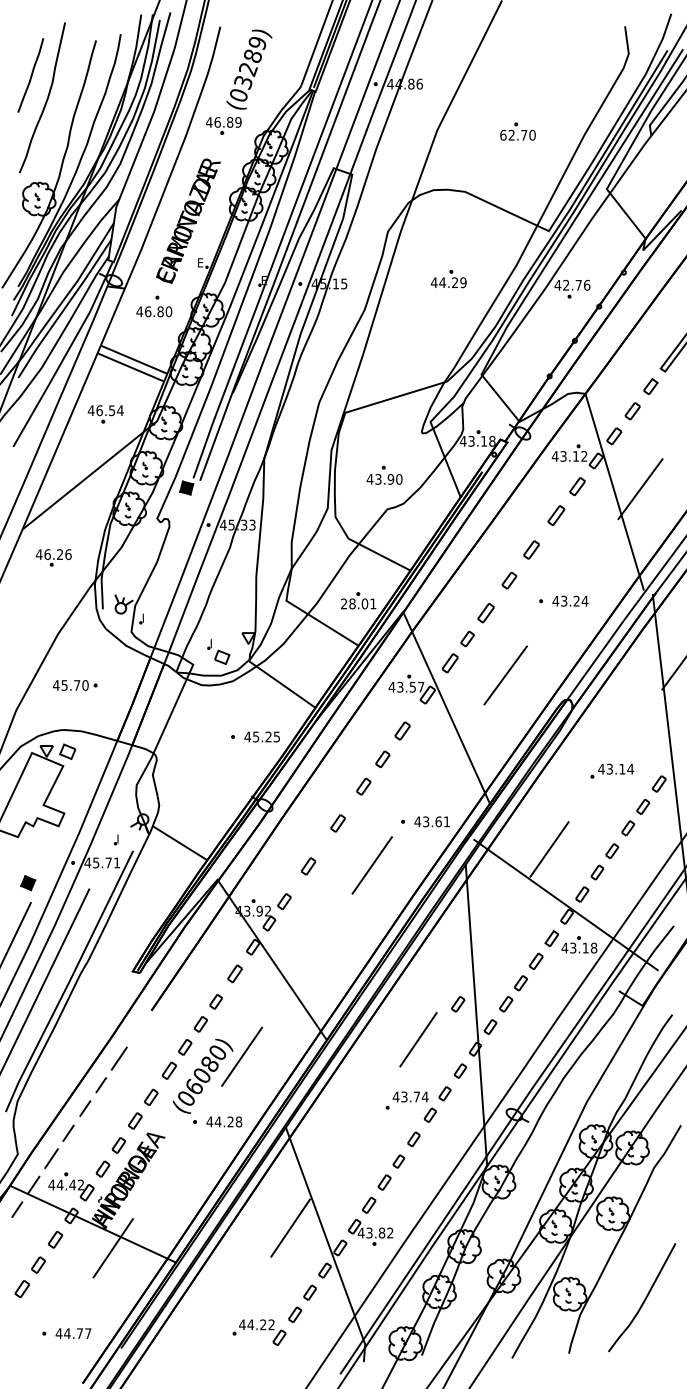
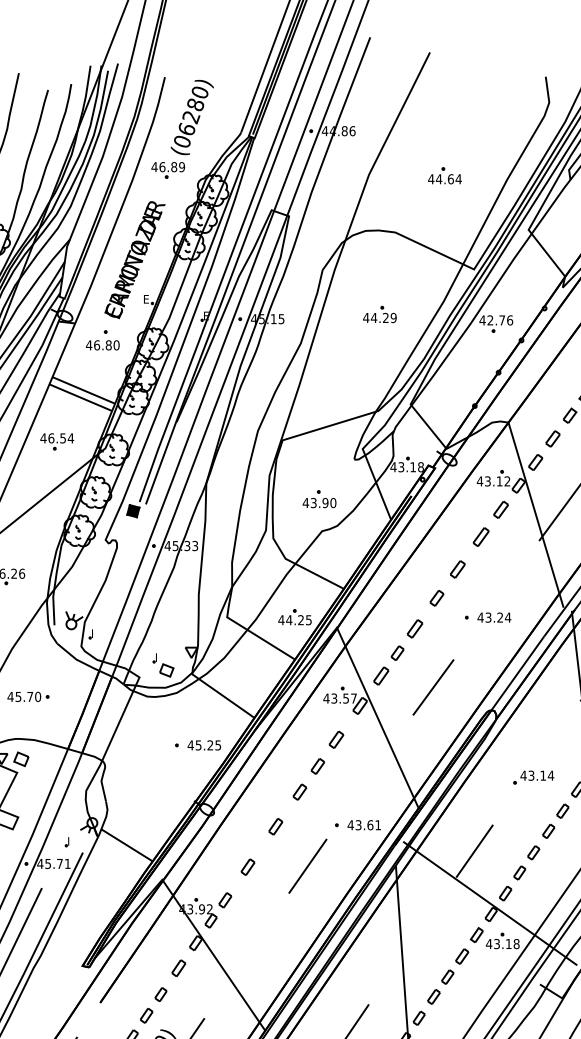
text: (250, 62) -> (193, 110), (03289) -> (06280)
text: (517, 134) -> (444, 178), 62.70 -> 44.64
text: (358, 603) -> (294, 619), 28.01 -> 44.25
part: (458, 1004) -> (389, 997), removed

